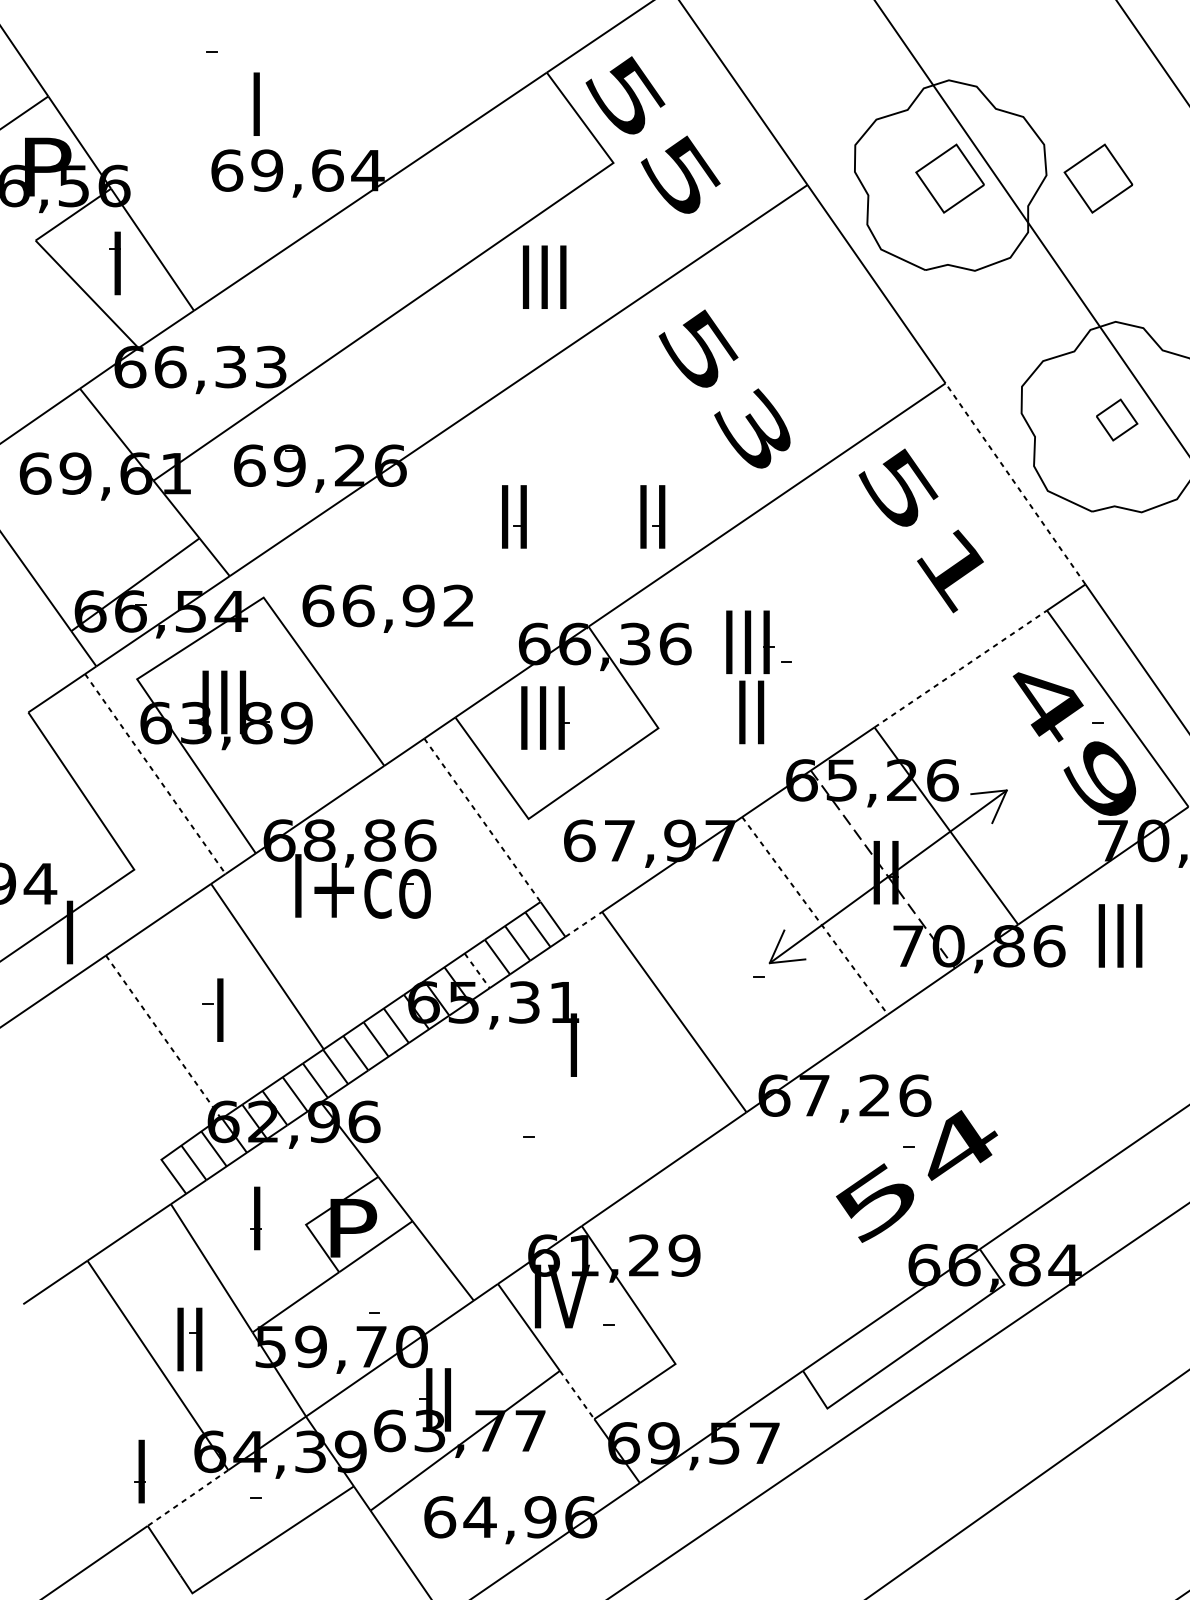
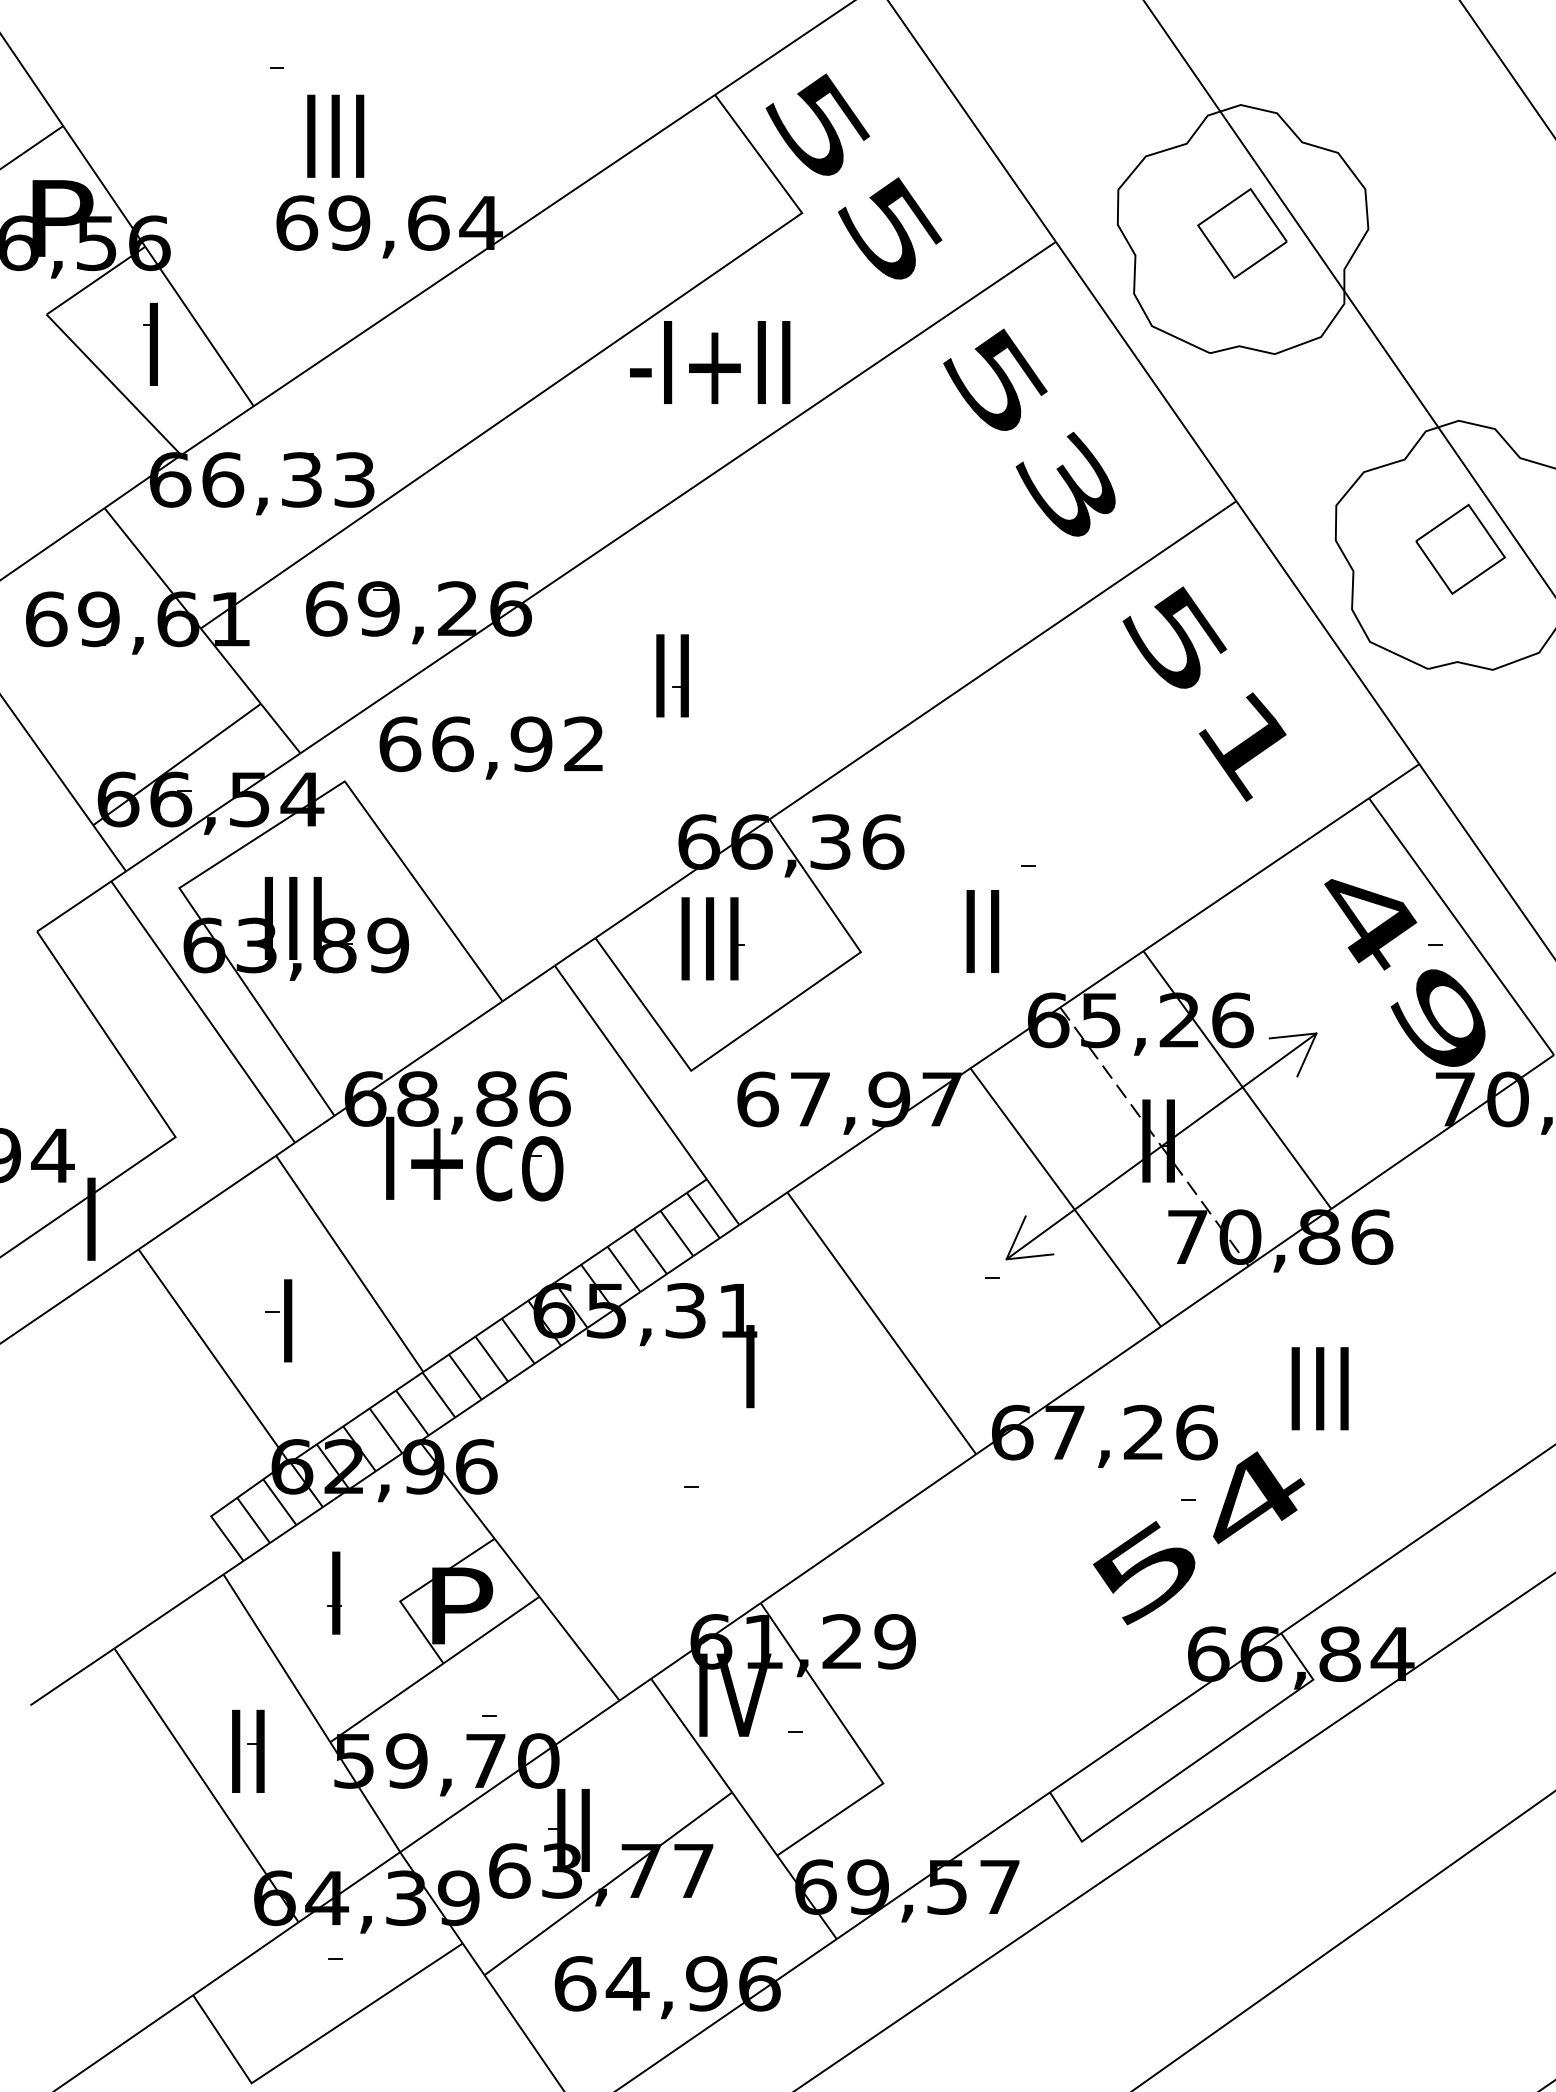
text: (256, 103) -> (335, 135), I -> III
part: (1098, 178) -> (1436, 233), removed
text: (543, 277) -> (710, 362), III -> -I+II
text: (724, 388) -> (1029, 432), moved
part: (1116, 419) -> (1460, 548), size x1.67
line: (1015, 483) -> (1327, 632), dashed -> solid
part: (646, 516) -> (845, 675), removed
text: (387, 608) -> (490, 747), moved
part: (749, 642) -> (980, 839), removed
line: (960, 668) -> (1256, 874), dashed -> solid
line: (155, 774) -> (203, 1012), dashed -> solid
line: (482, 821) -> (631, 1073), dashed -> solid
line: (814, 915) -> (1065, 1197), dashed -> solid
line: (583, 924) -> (763, 1208), dashed -> solid
text: (1120, 935) -> (1319, 1388), moved
line: (477, 970) -> (624, 1269), dashed -> solid
line: (163, 1036) -> (213, 1355), dashed -> solid
line: (577, 1394) -> (754, 1823), dashed -> solid
part: (140, 1471) -> (183, 1923), removed
line: (187, 1497) -> (245, 1958), dashed -> solid

